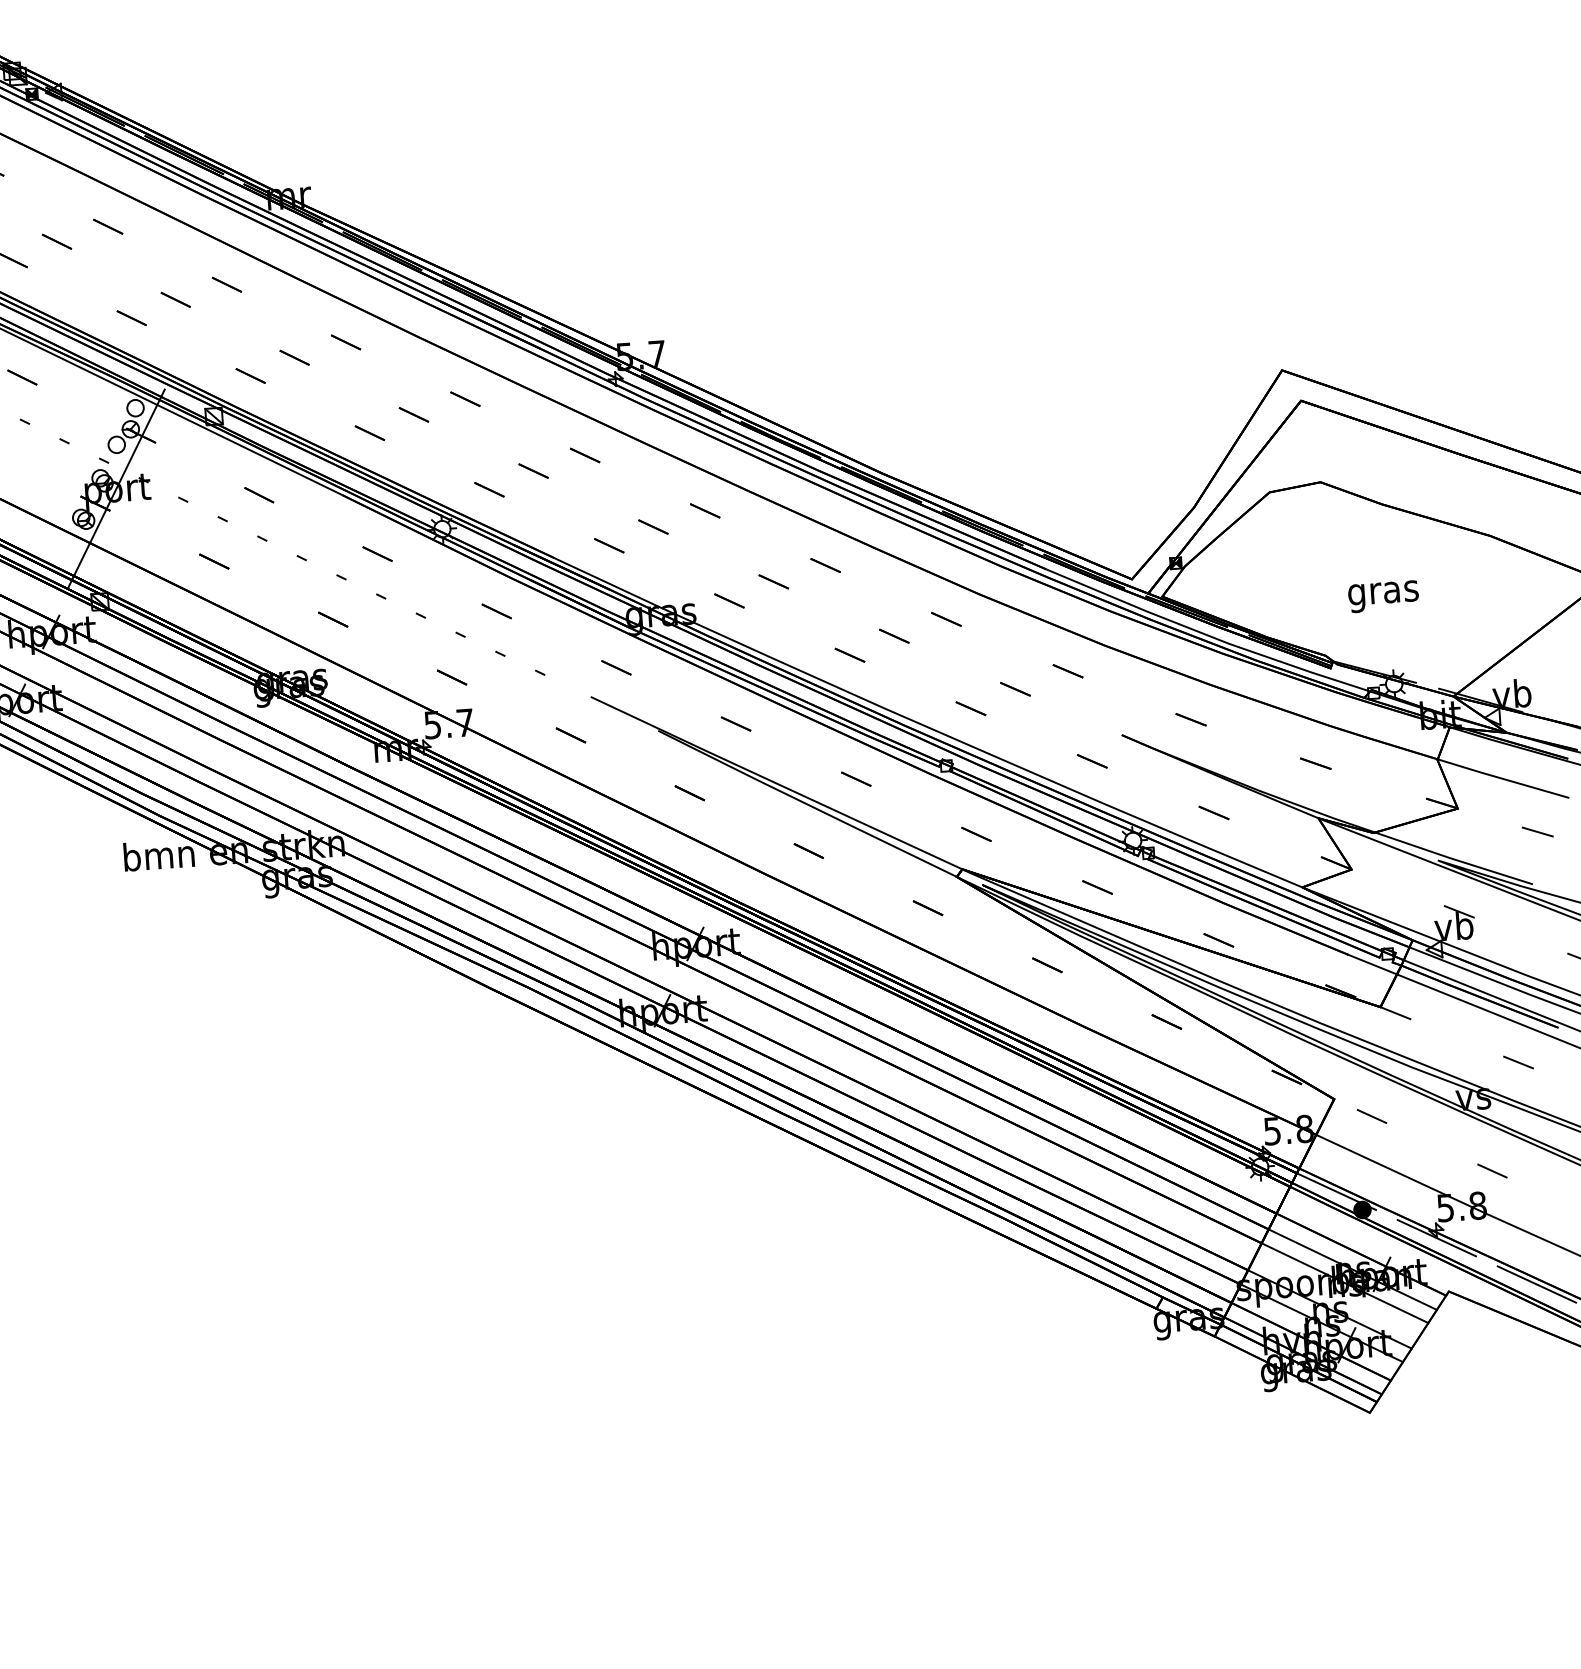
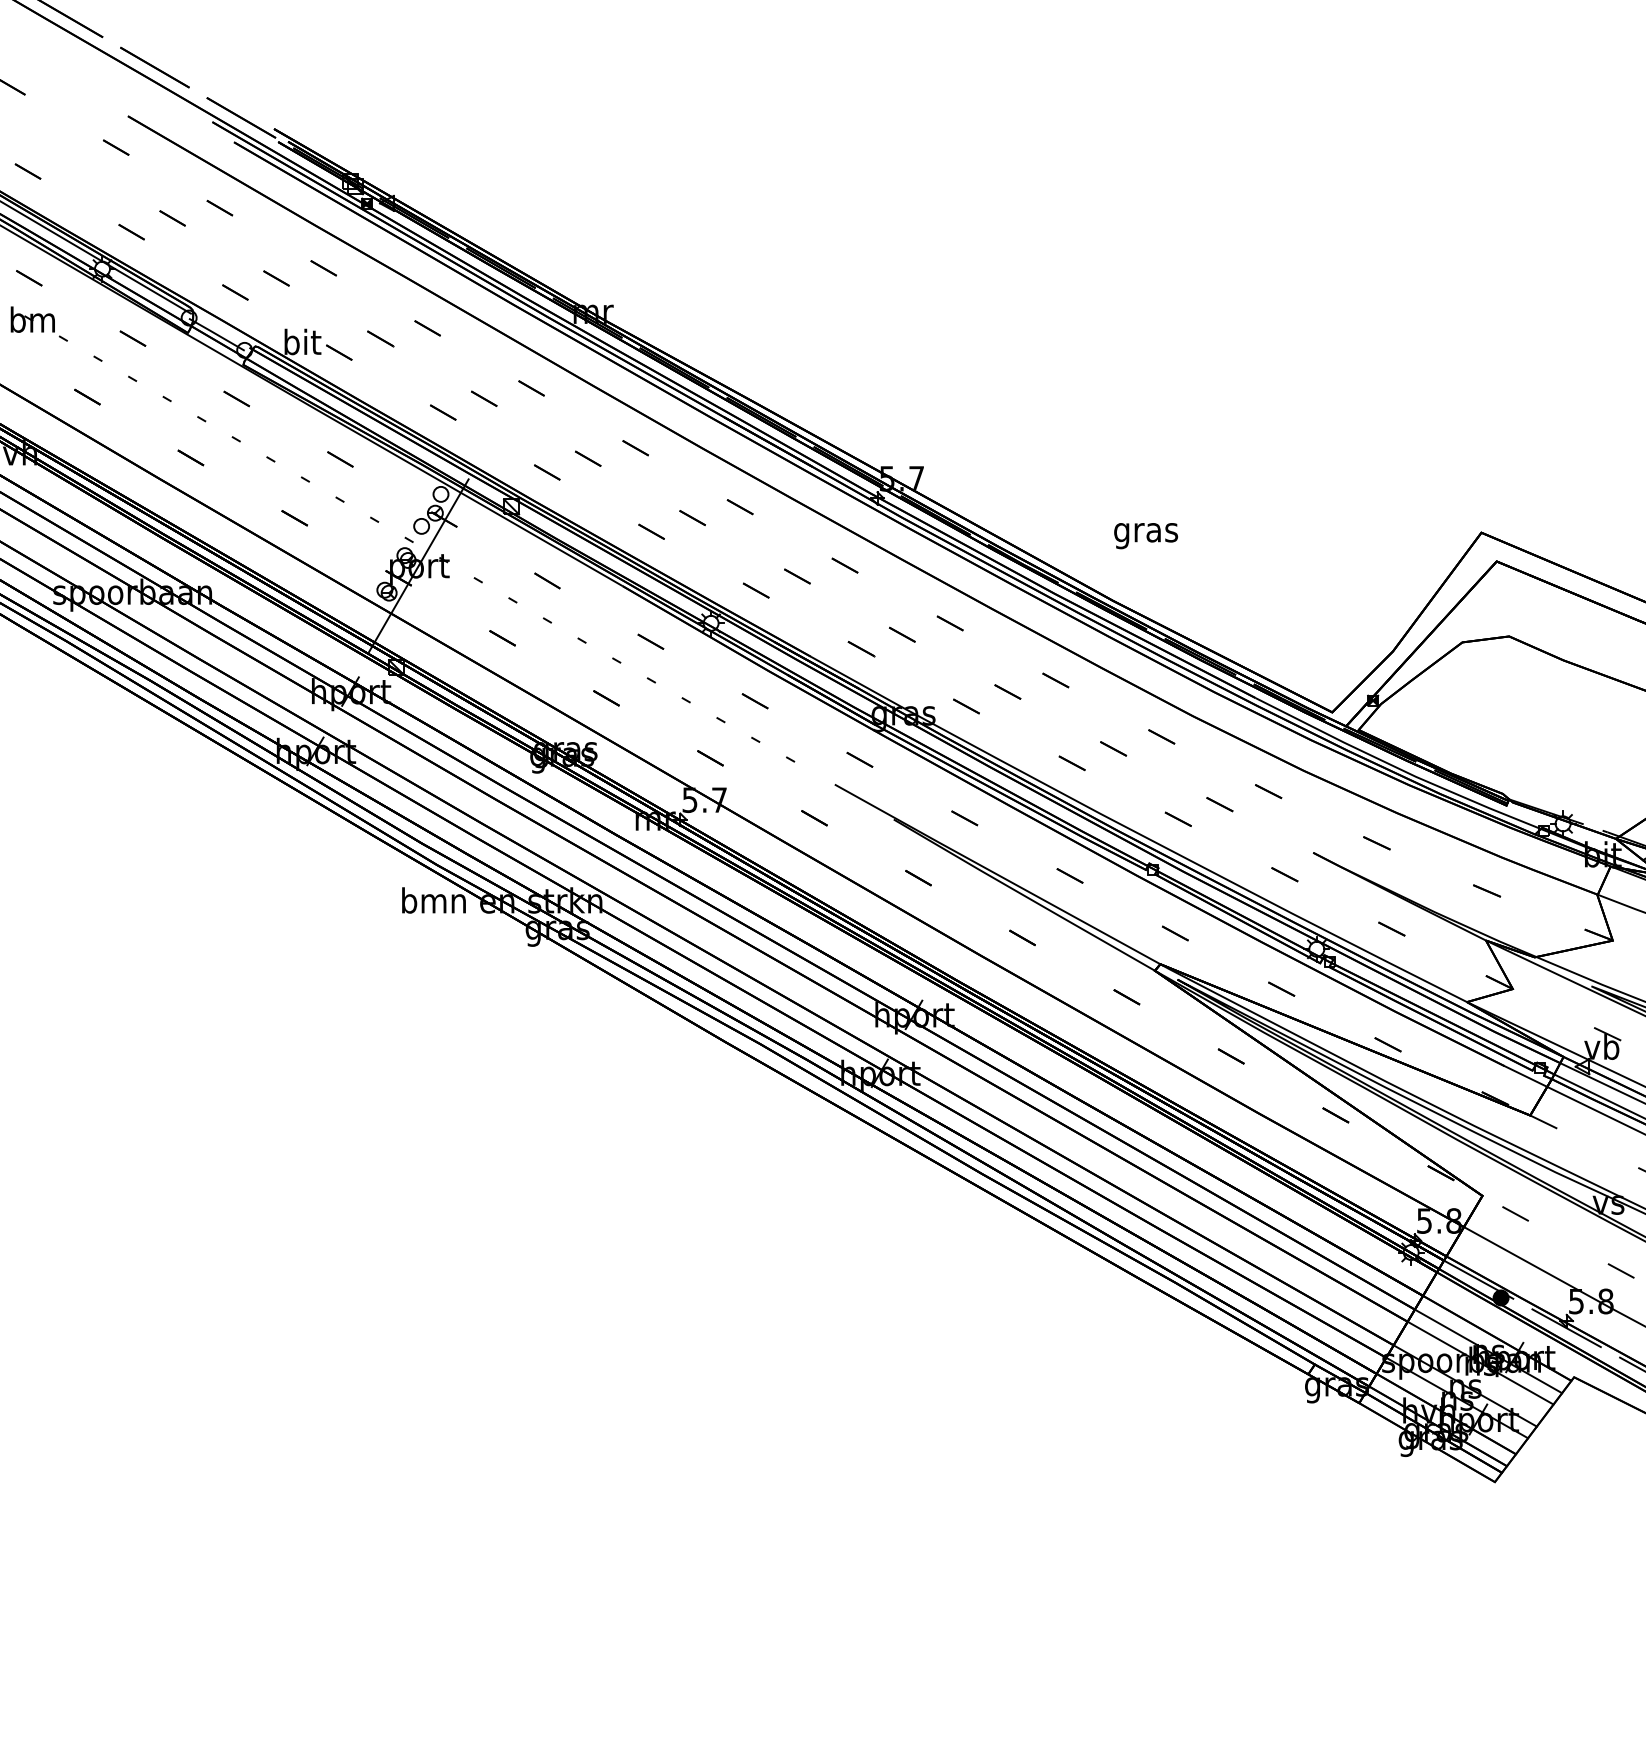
text: (1383, 597) -> (1145, 536), moved

